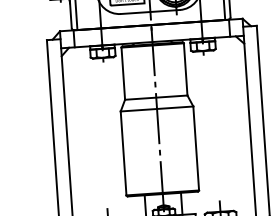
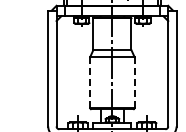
line: (196, 148) -> (134, 82), solid -> dashed
line: (124, 152) -> (90, 82), solid -> dashed

